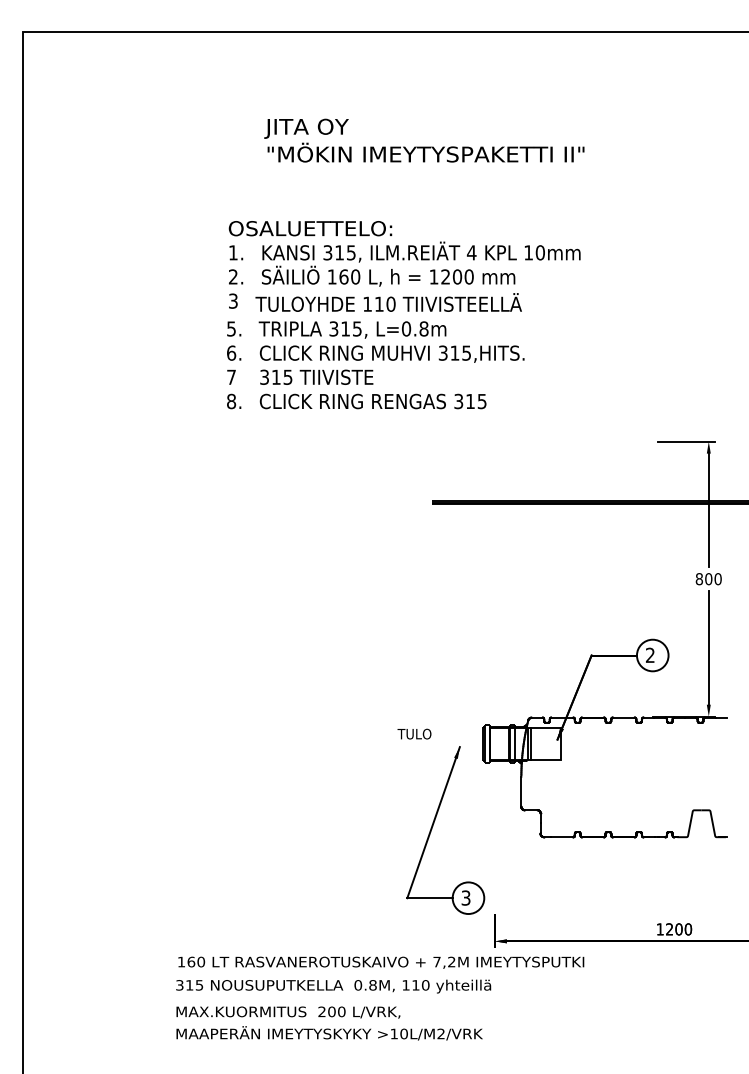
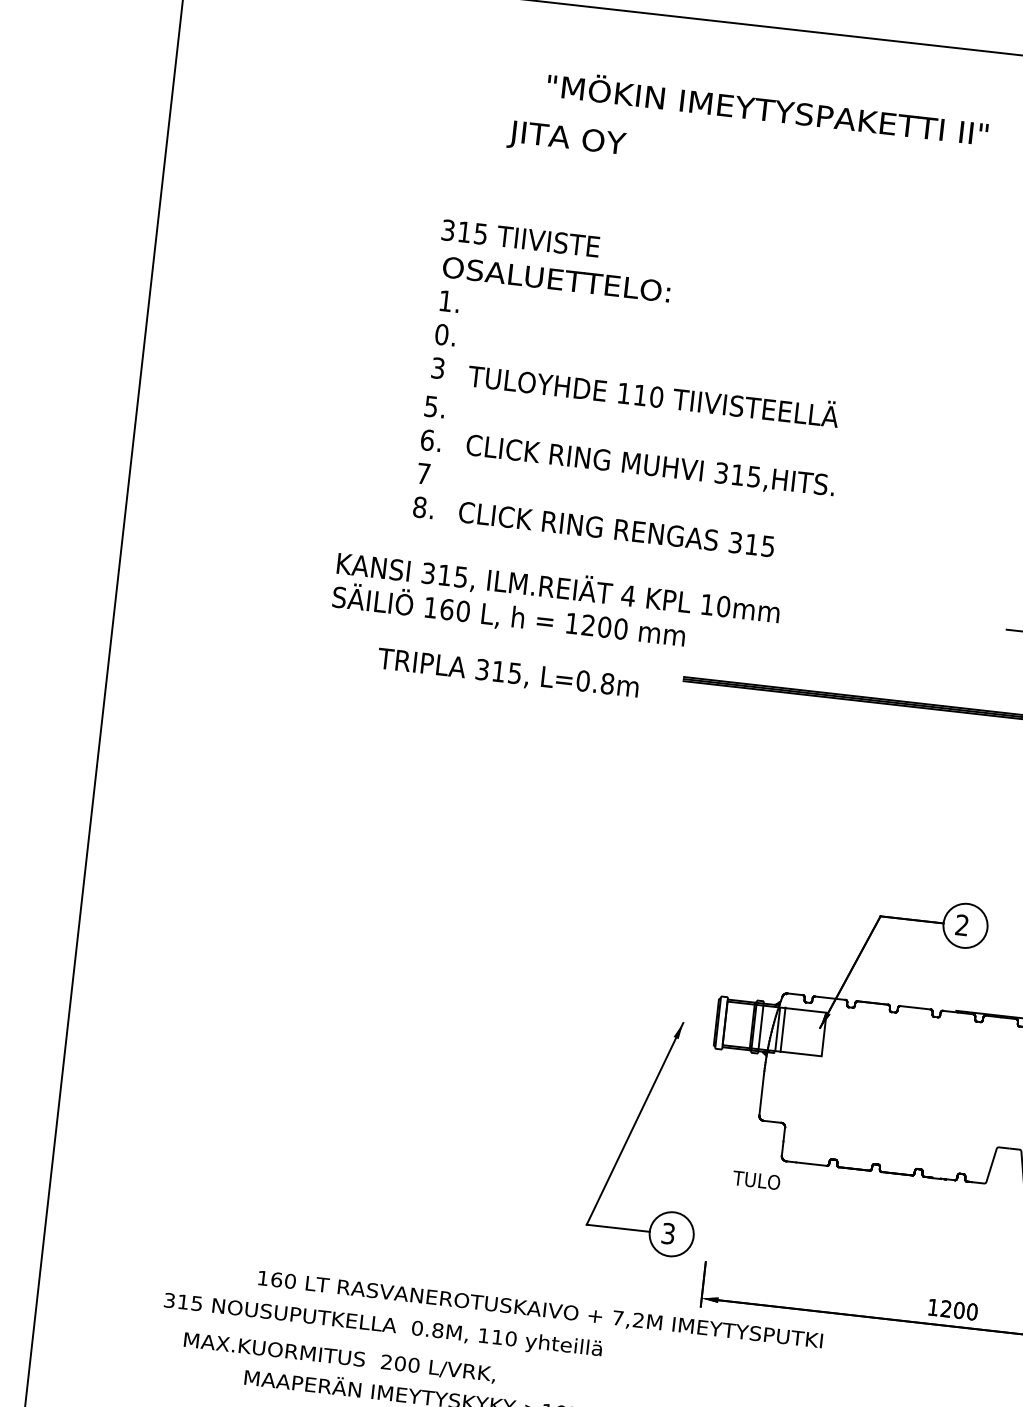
text: (425, 152) -> (767, 107), moved
text: (421, 263) -> (556, 602), moved
text: (232, 276) -> (440, 333), 2. -> 0.
text: (352, 329) -> (508, 673), moved
text: (316, 376) -> (520, 237), moved
text: (414, 733) -> (756, 1179), moved
text: (333, 986) -> (382, 1326), moved
text: (288, 1012) -> (339, 1357), moved

